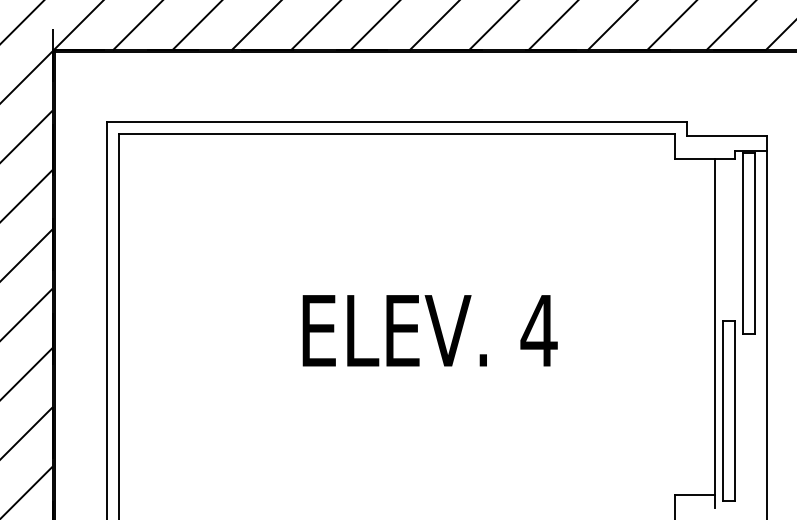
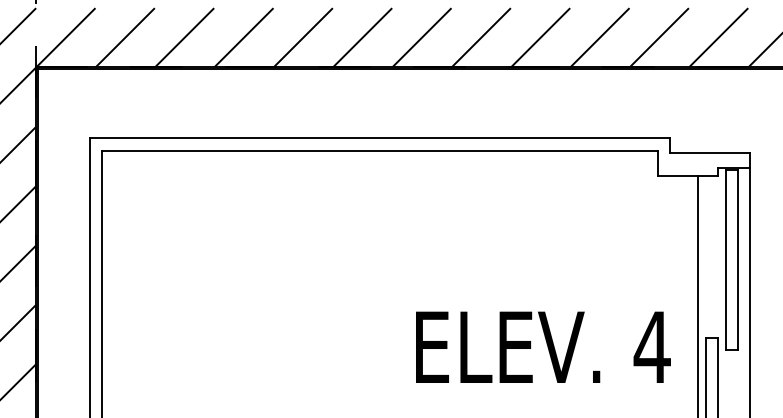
text: (429, 330) -> (542, 347), moved

